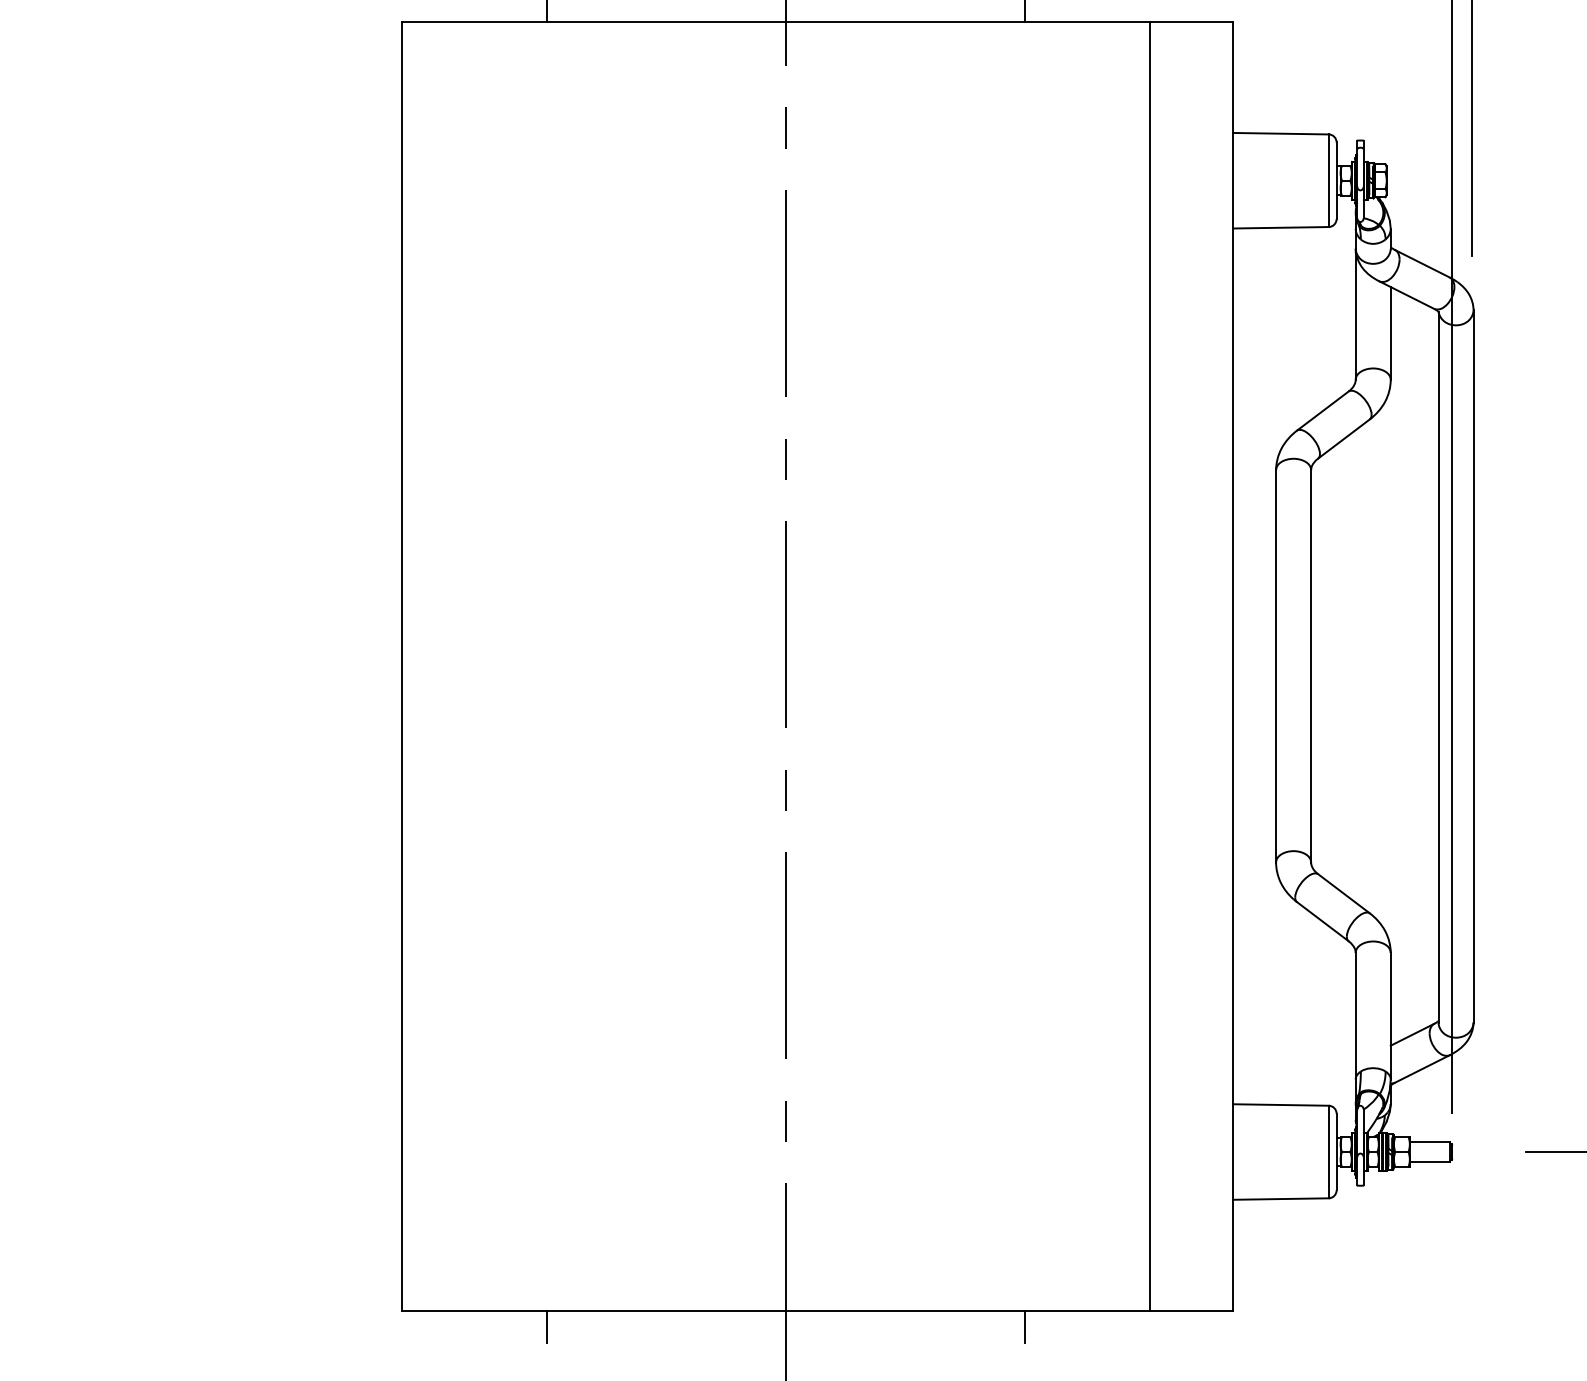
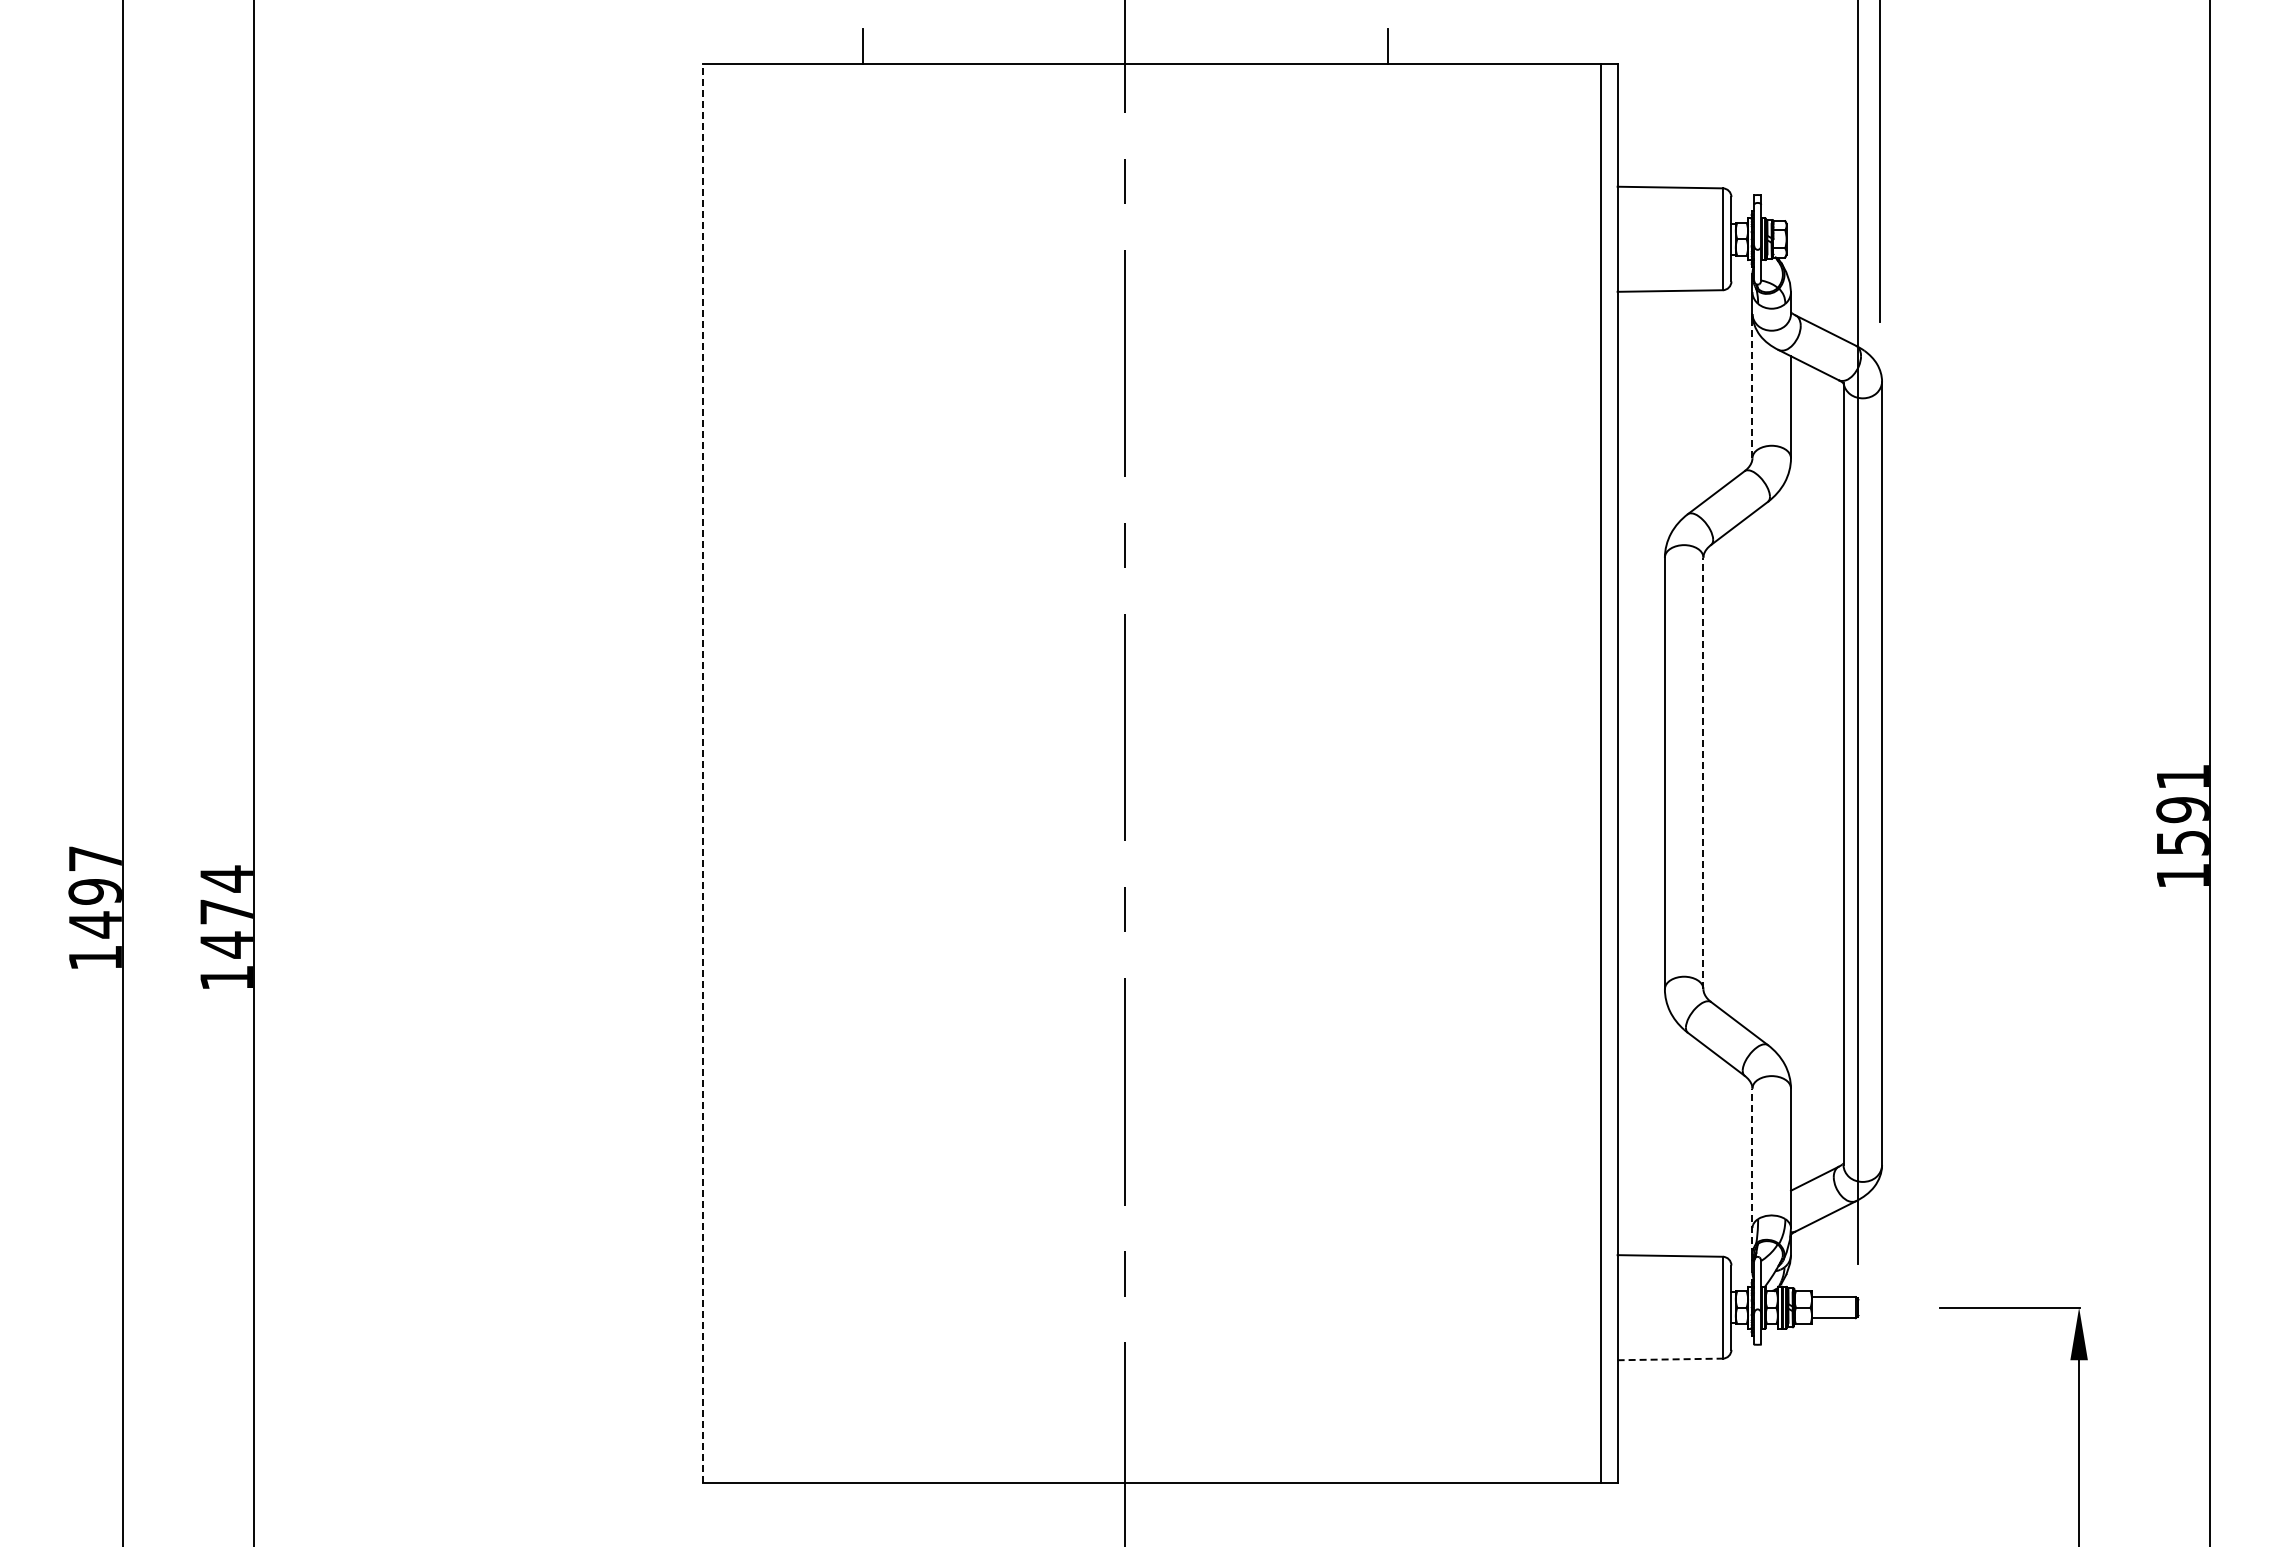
line: (1355, 316) -> (1752, 388), solid -> dashed
line: (402, 665) -> (703, 772), solid -> dashed
line: (1150, 666) -> (1600, 773), moved
line: (1311, 666) -> (1703, 773), solid -> dashed
line: (1355, 1028) -> (1752, 1171), solid -> dashed
line: (1281, 1199) -> (1670, 1359), solid -> dashed
line: (546, 1326) -> (862, 1499), removed
line: (1024, 1326) -> (1388, 1499), removed

